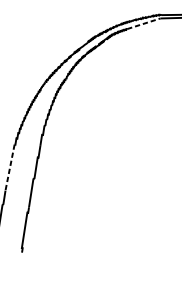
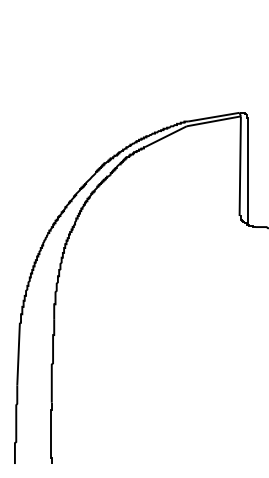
line: (144, 23) -> (166, 136), dashed -> solid
line: (9, 167) -> (18, 354), dashed -> solid

